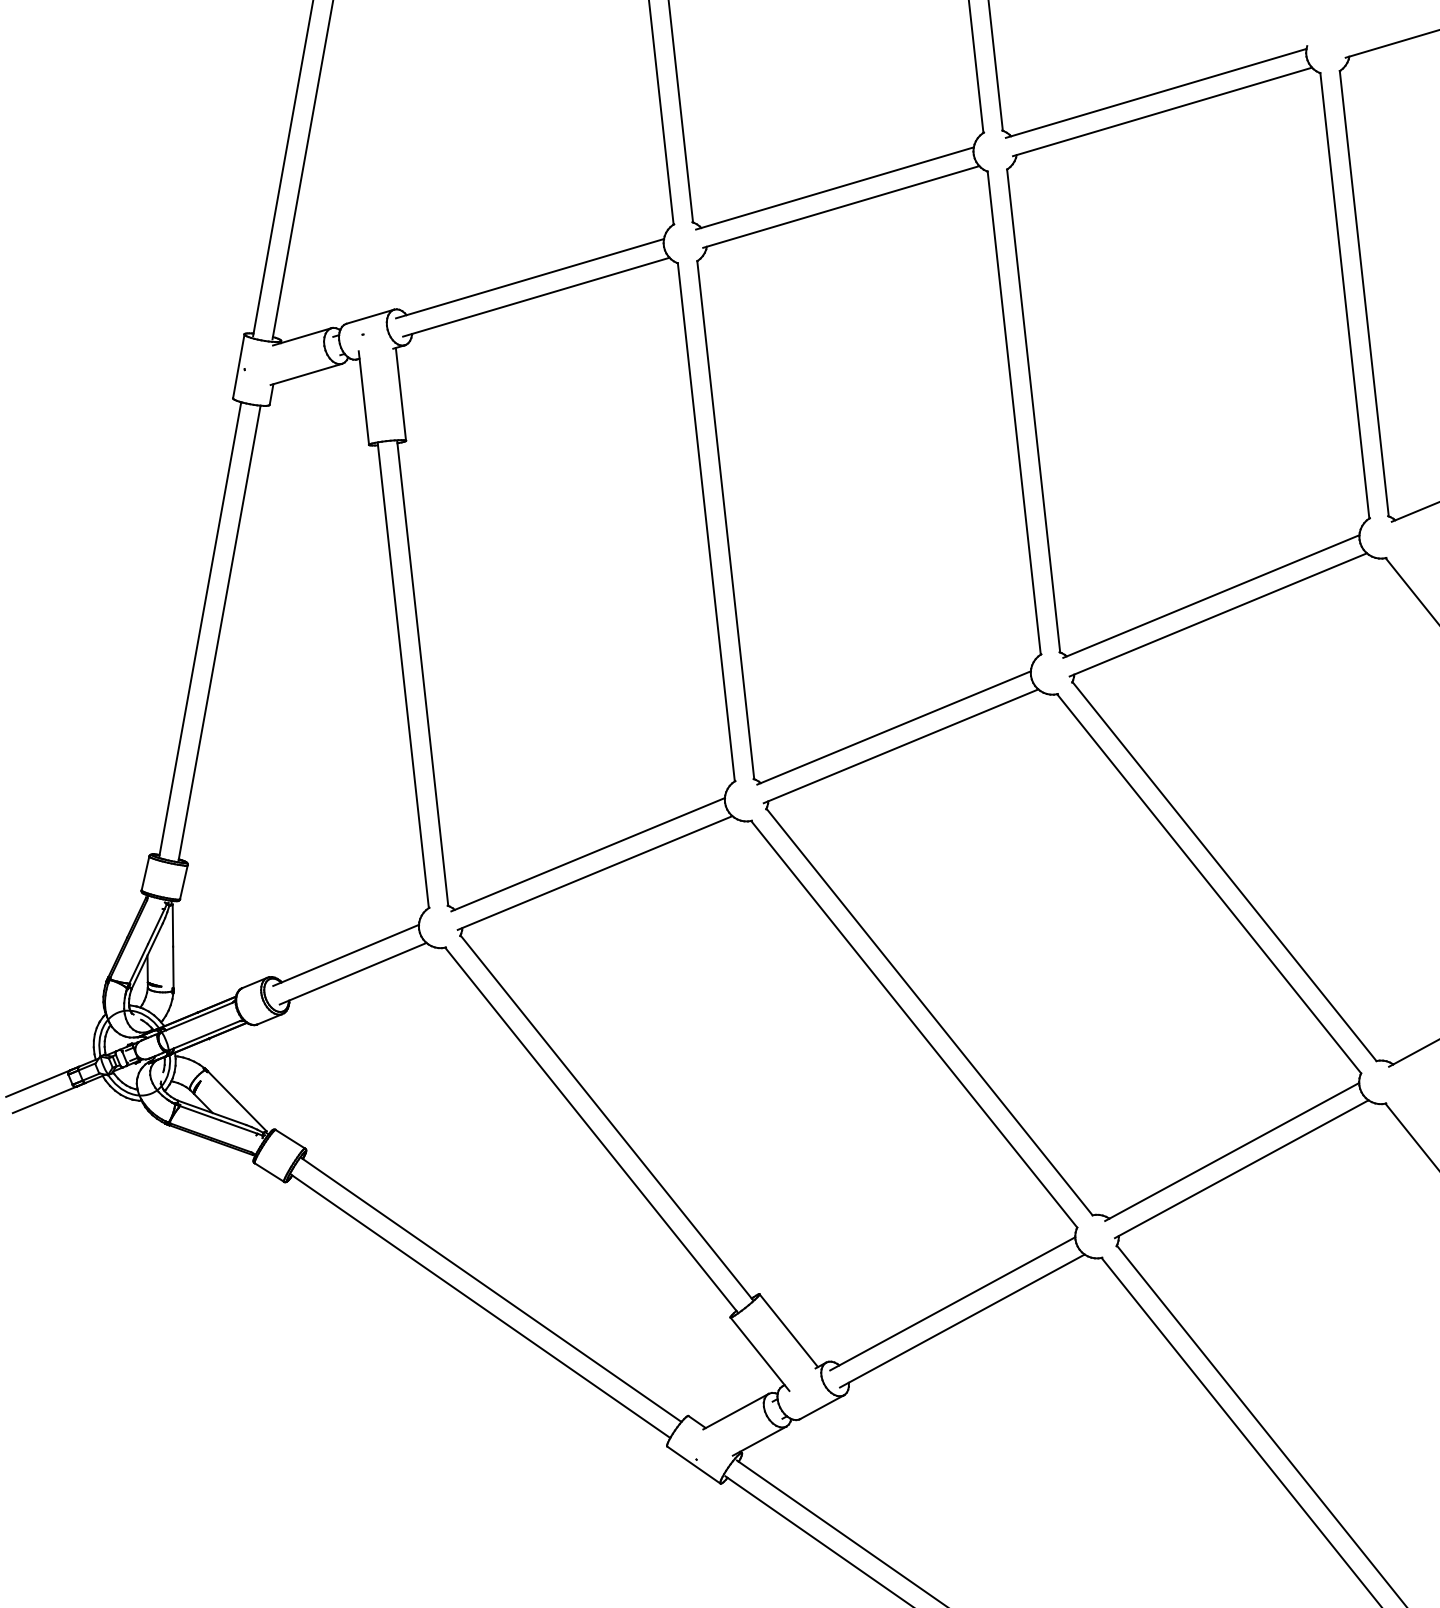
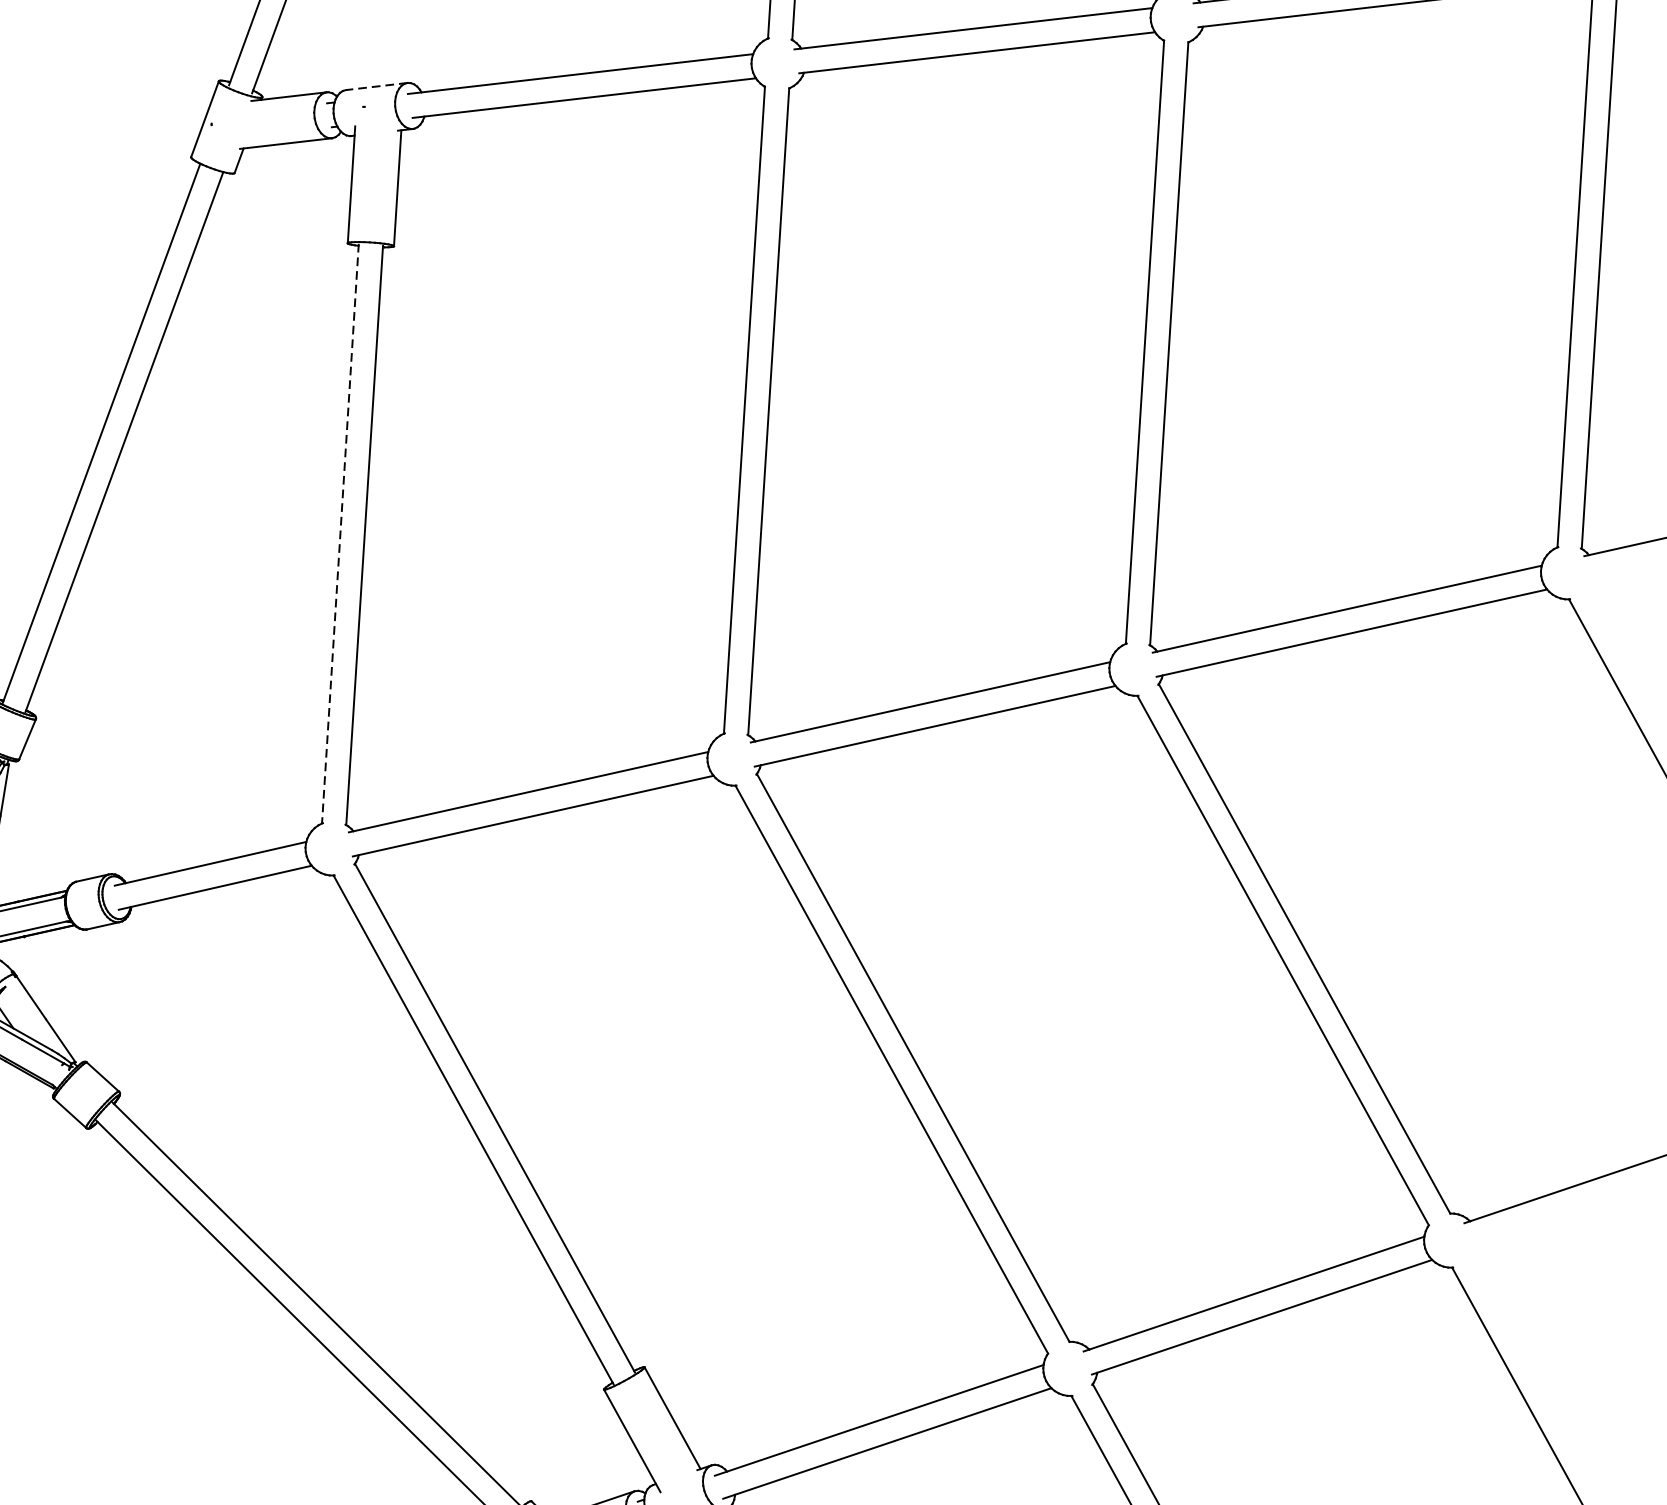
line: (370, 316) -> (377, 86), solid -> dashed
line: (403, 675) -> (340, 533), solid -> dashed

